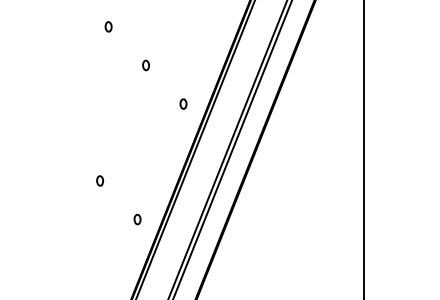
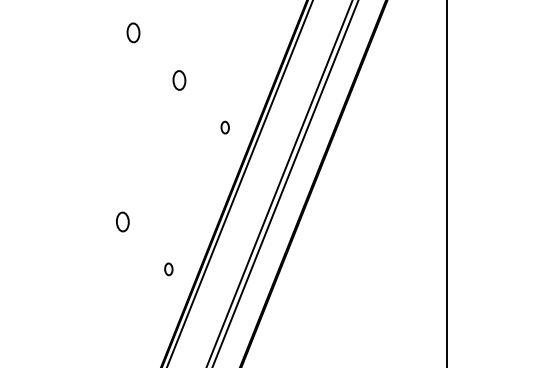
part: (107, 26) -> (132, 32), size x1.6
part: (145, 64) -> (178, 79), size x1.6
part: (99, 180) -> (122, 221), size x1.6

